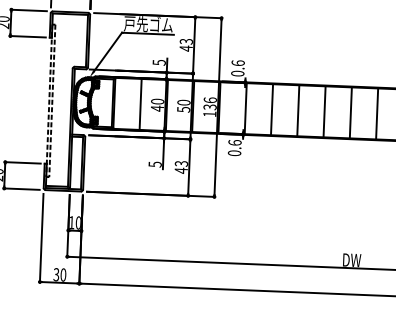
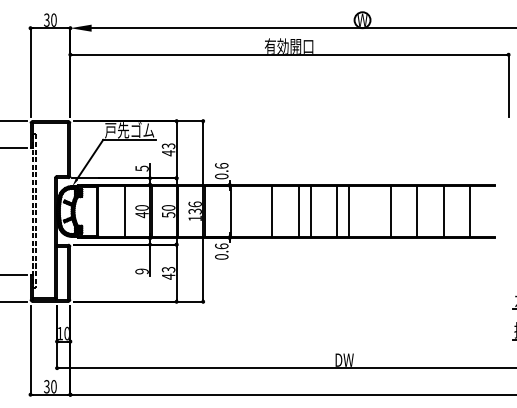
line: (271, 109) -> (271, 211), moved
line: (298, 110) -> (299, 211), moved
line: (377, 113) -> (349, 211), moved
text: (154, 164) -> (141, 271), 5 -> 9

